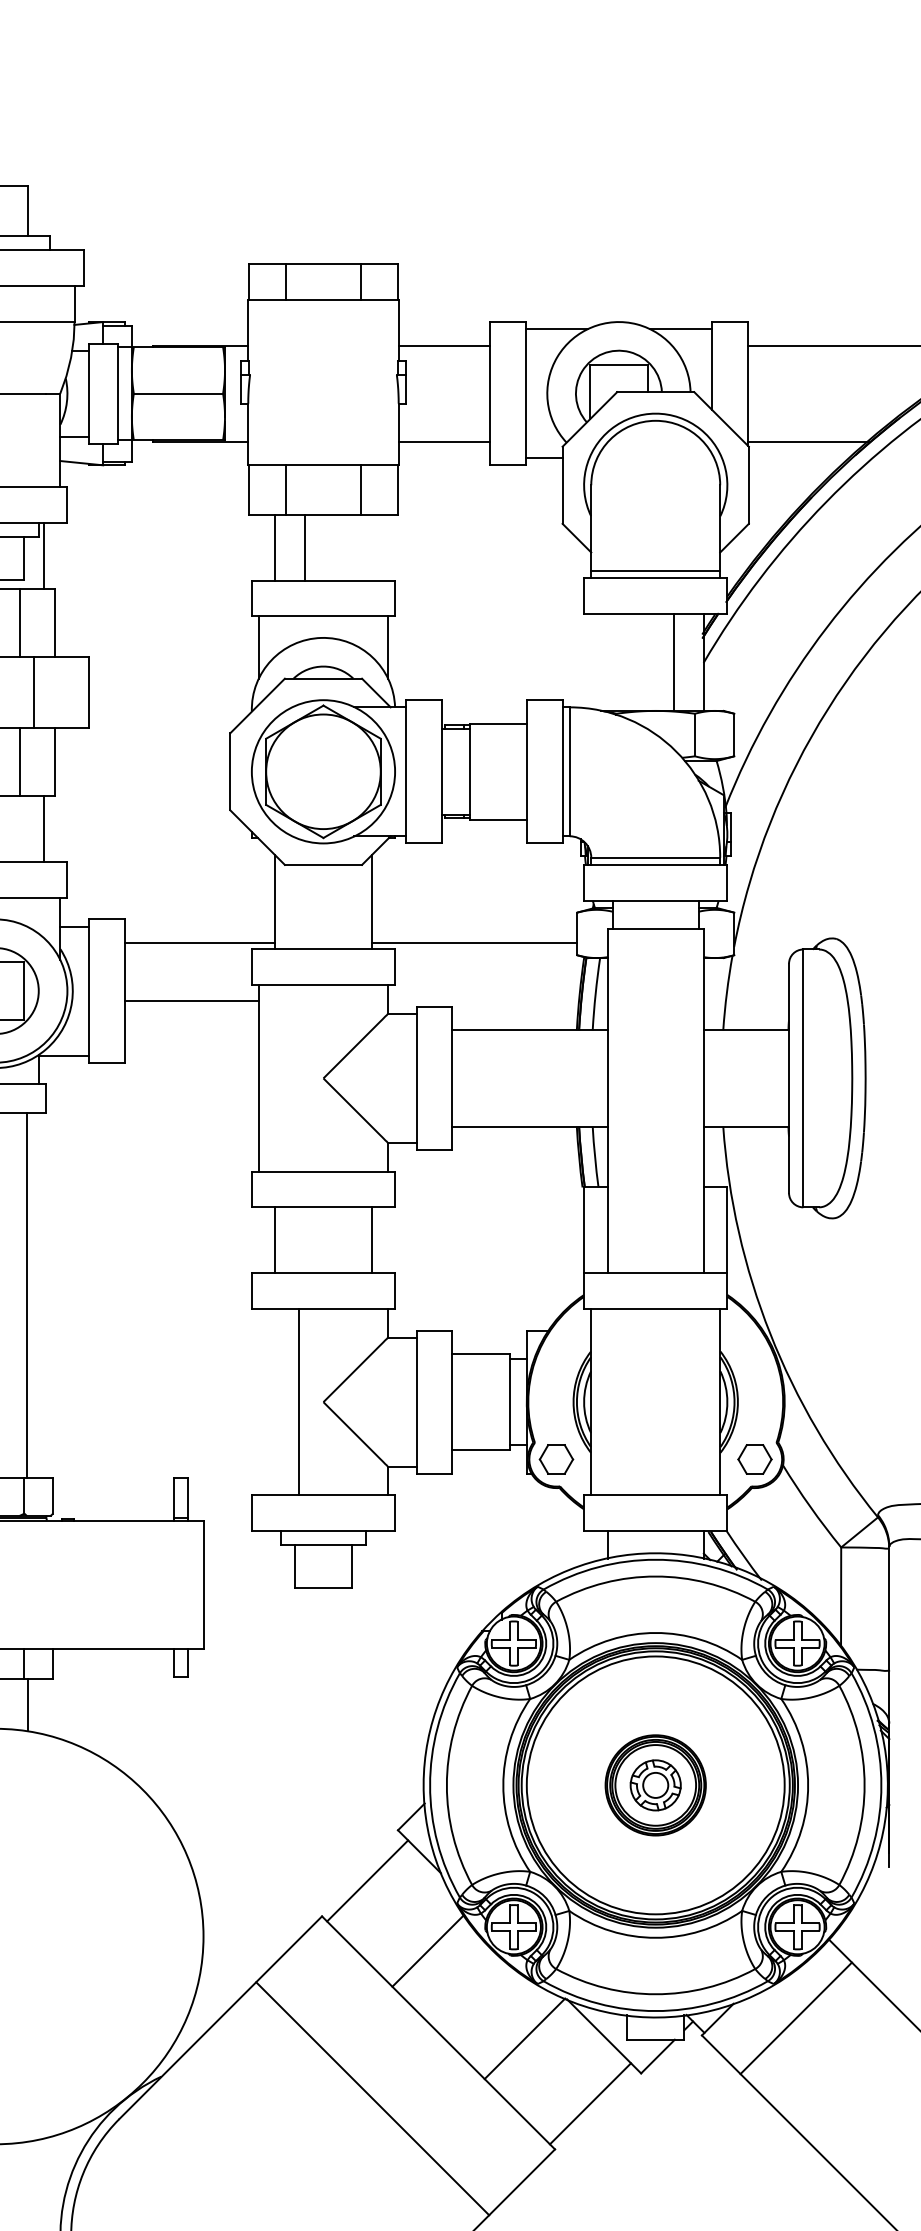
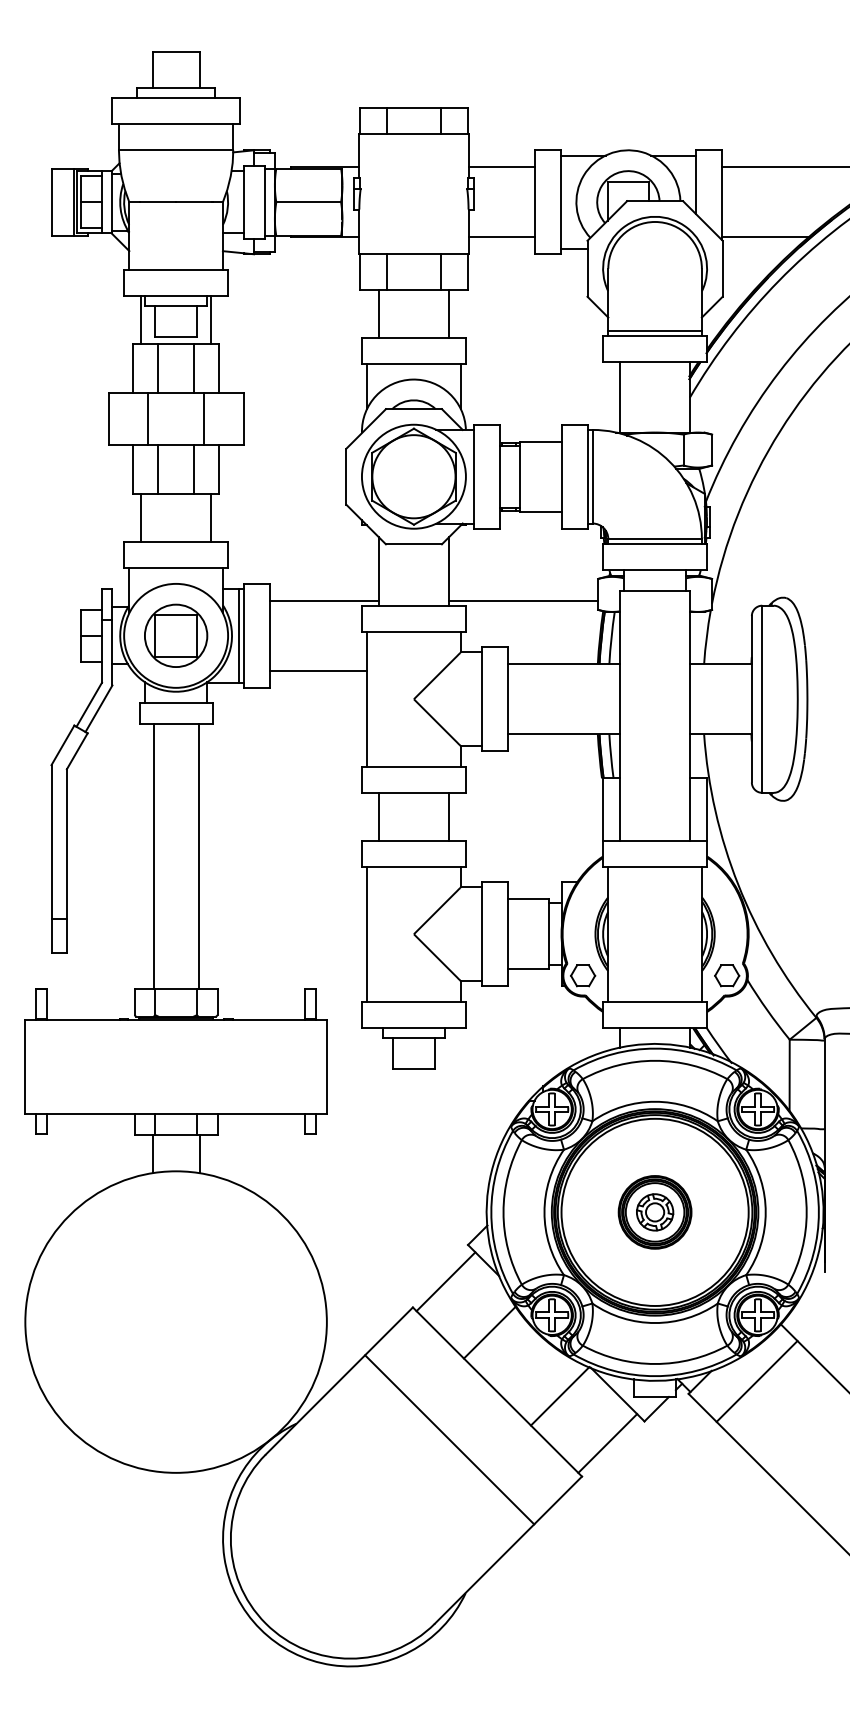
line: (304, 546) -> (448, 313), moved
line: (674, 662) -> (620, 397), moved
line: (81, 990) -> (238, 635), added
line: (191, 1000) -> (318, 670), moved
line: (299, 1401) -> (367, 933), moved

